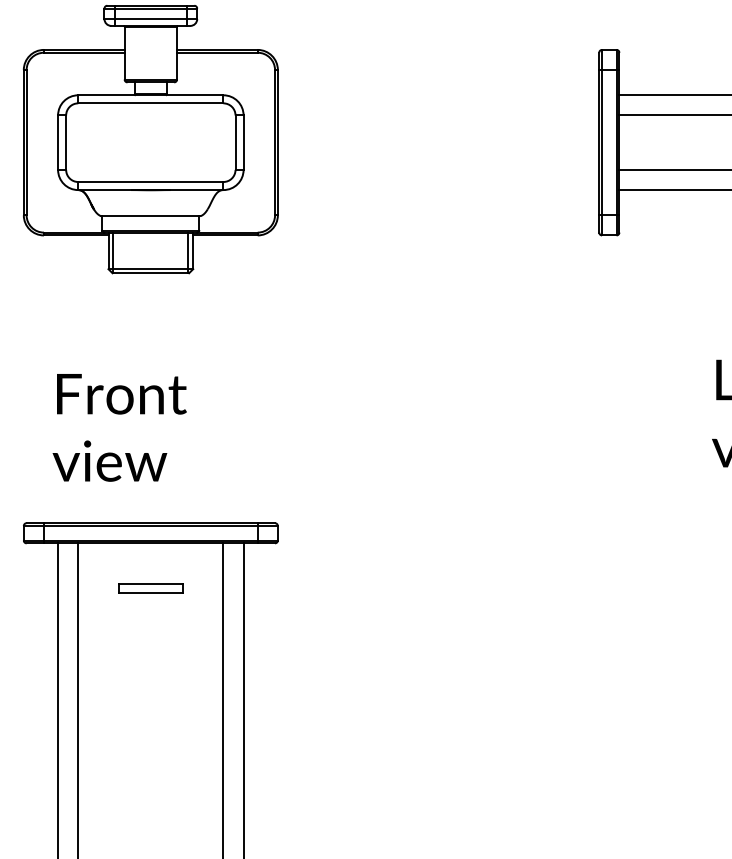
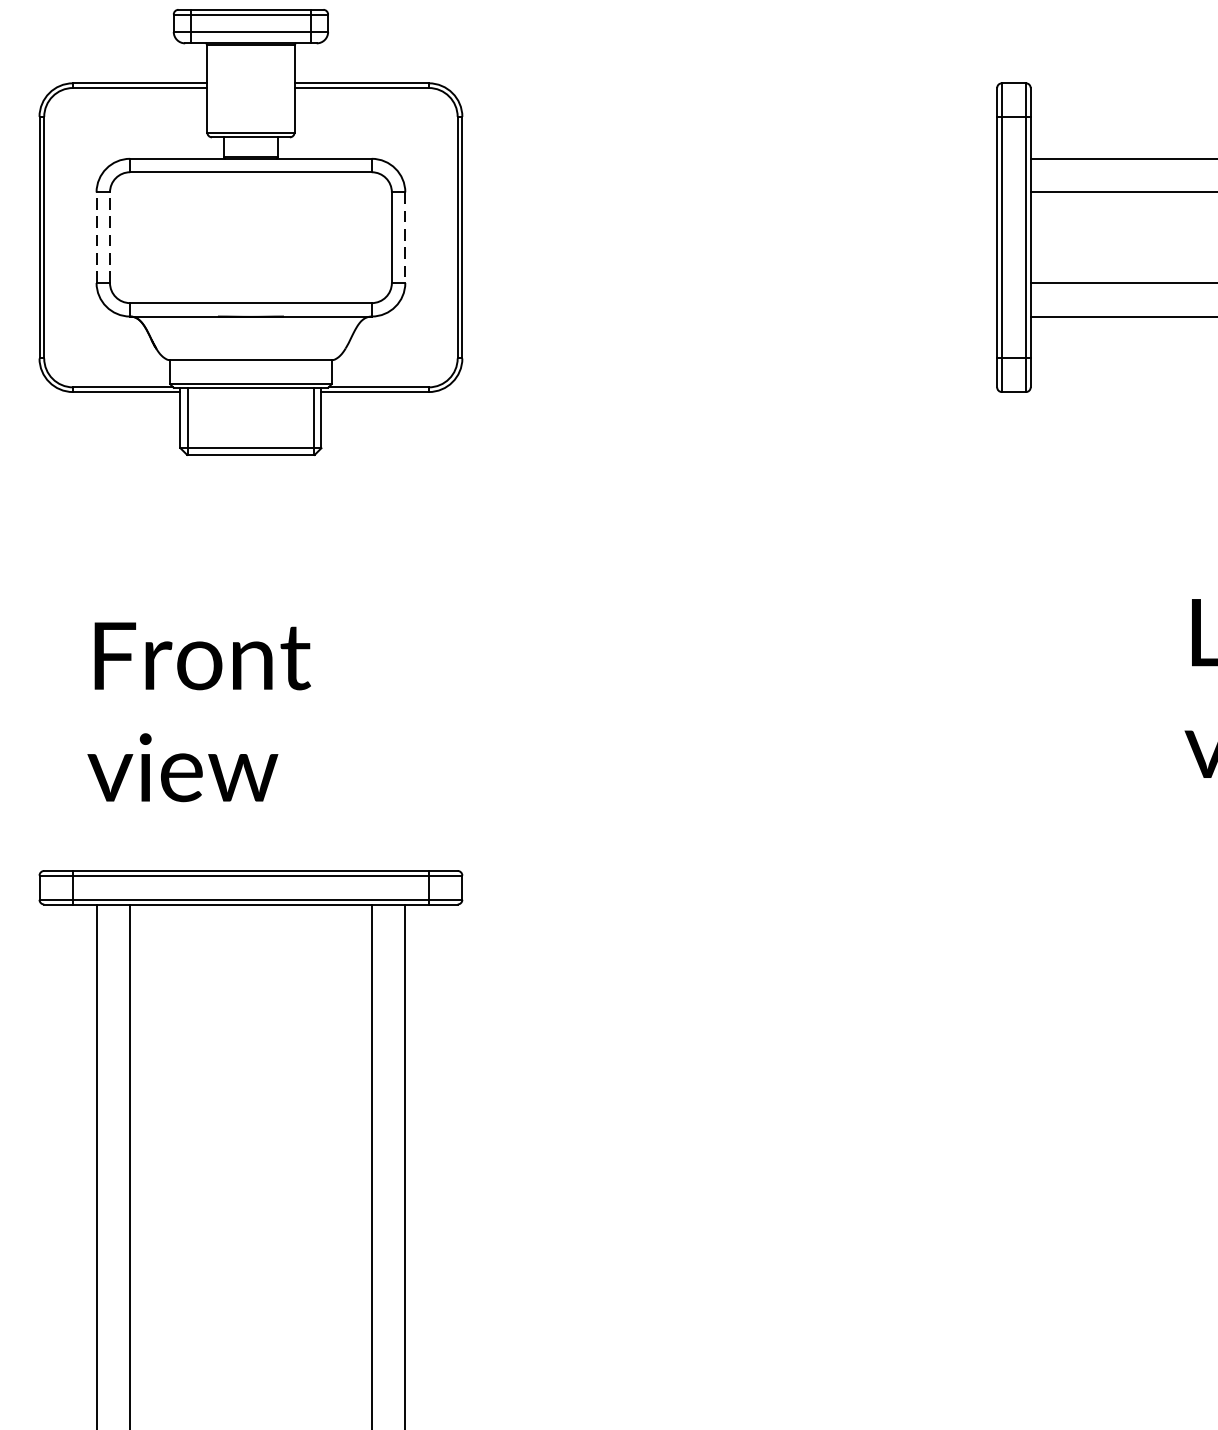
line: (58, 142) -> (97, 237), solid -> dashed
line: (66, 142) -> (110, 237), solid -> dashed
line: (243, 143) -> (405, 239), solid -> dashed
part: (150, 588) -> (250, 979), removed

